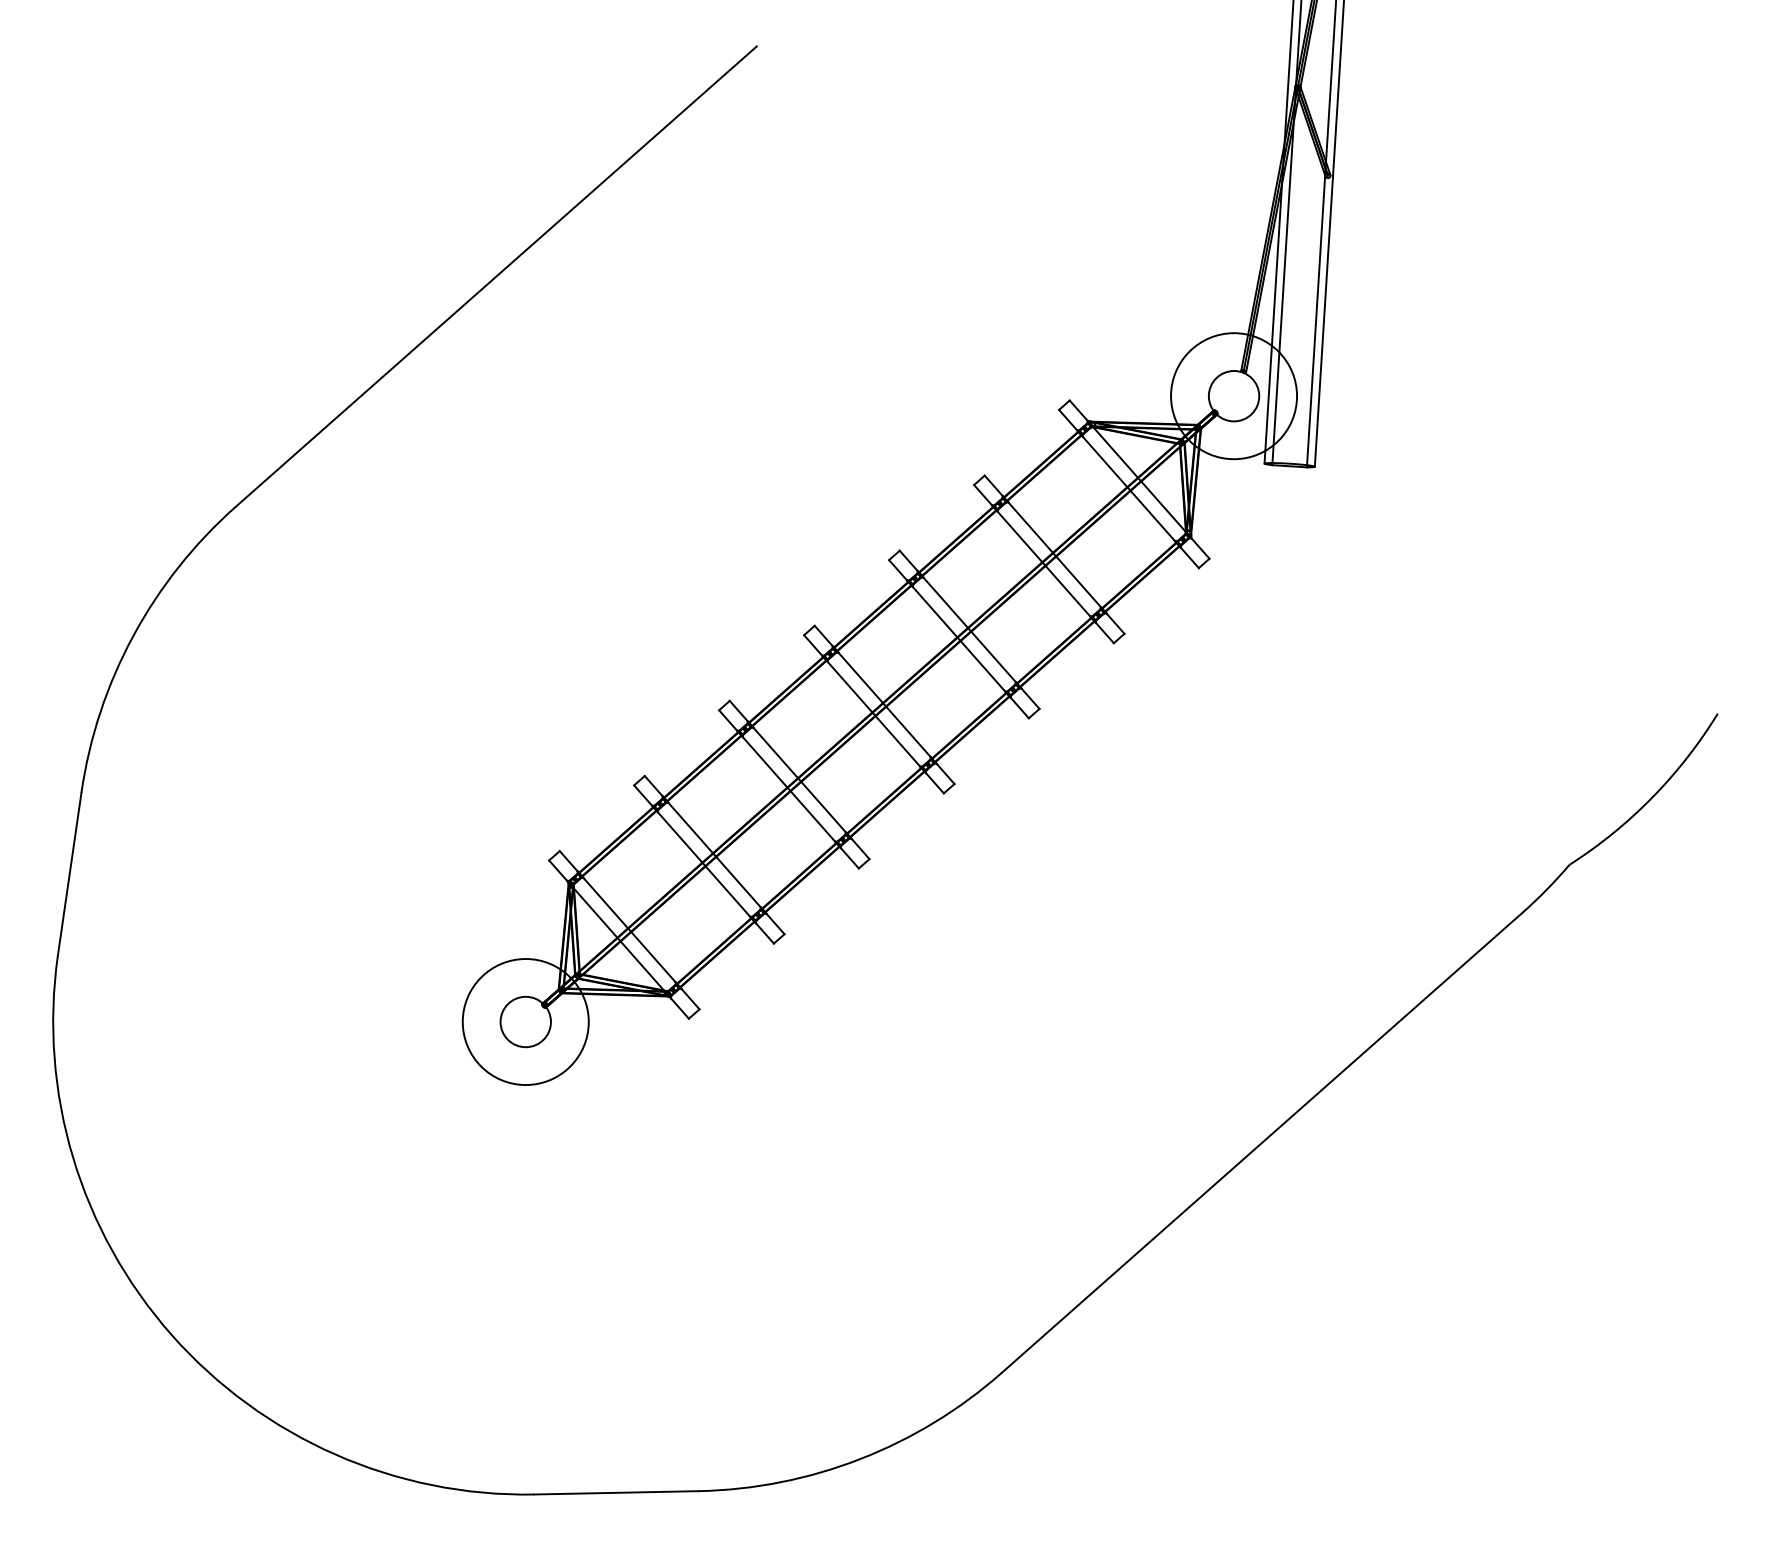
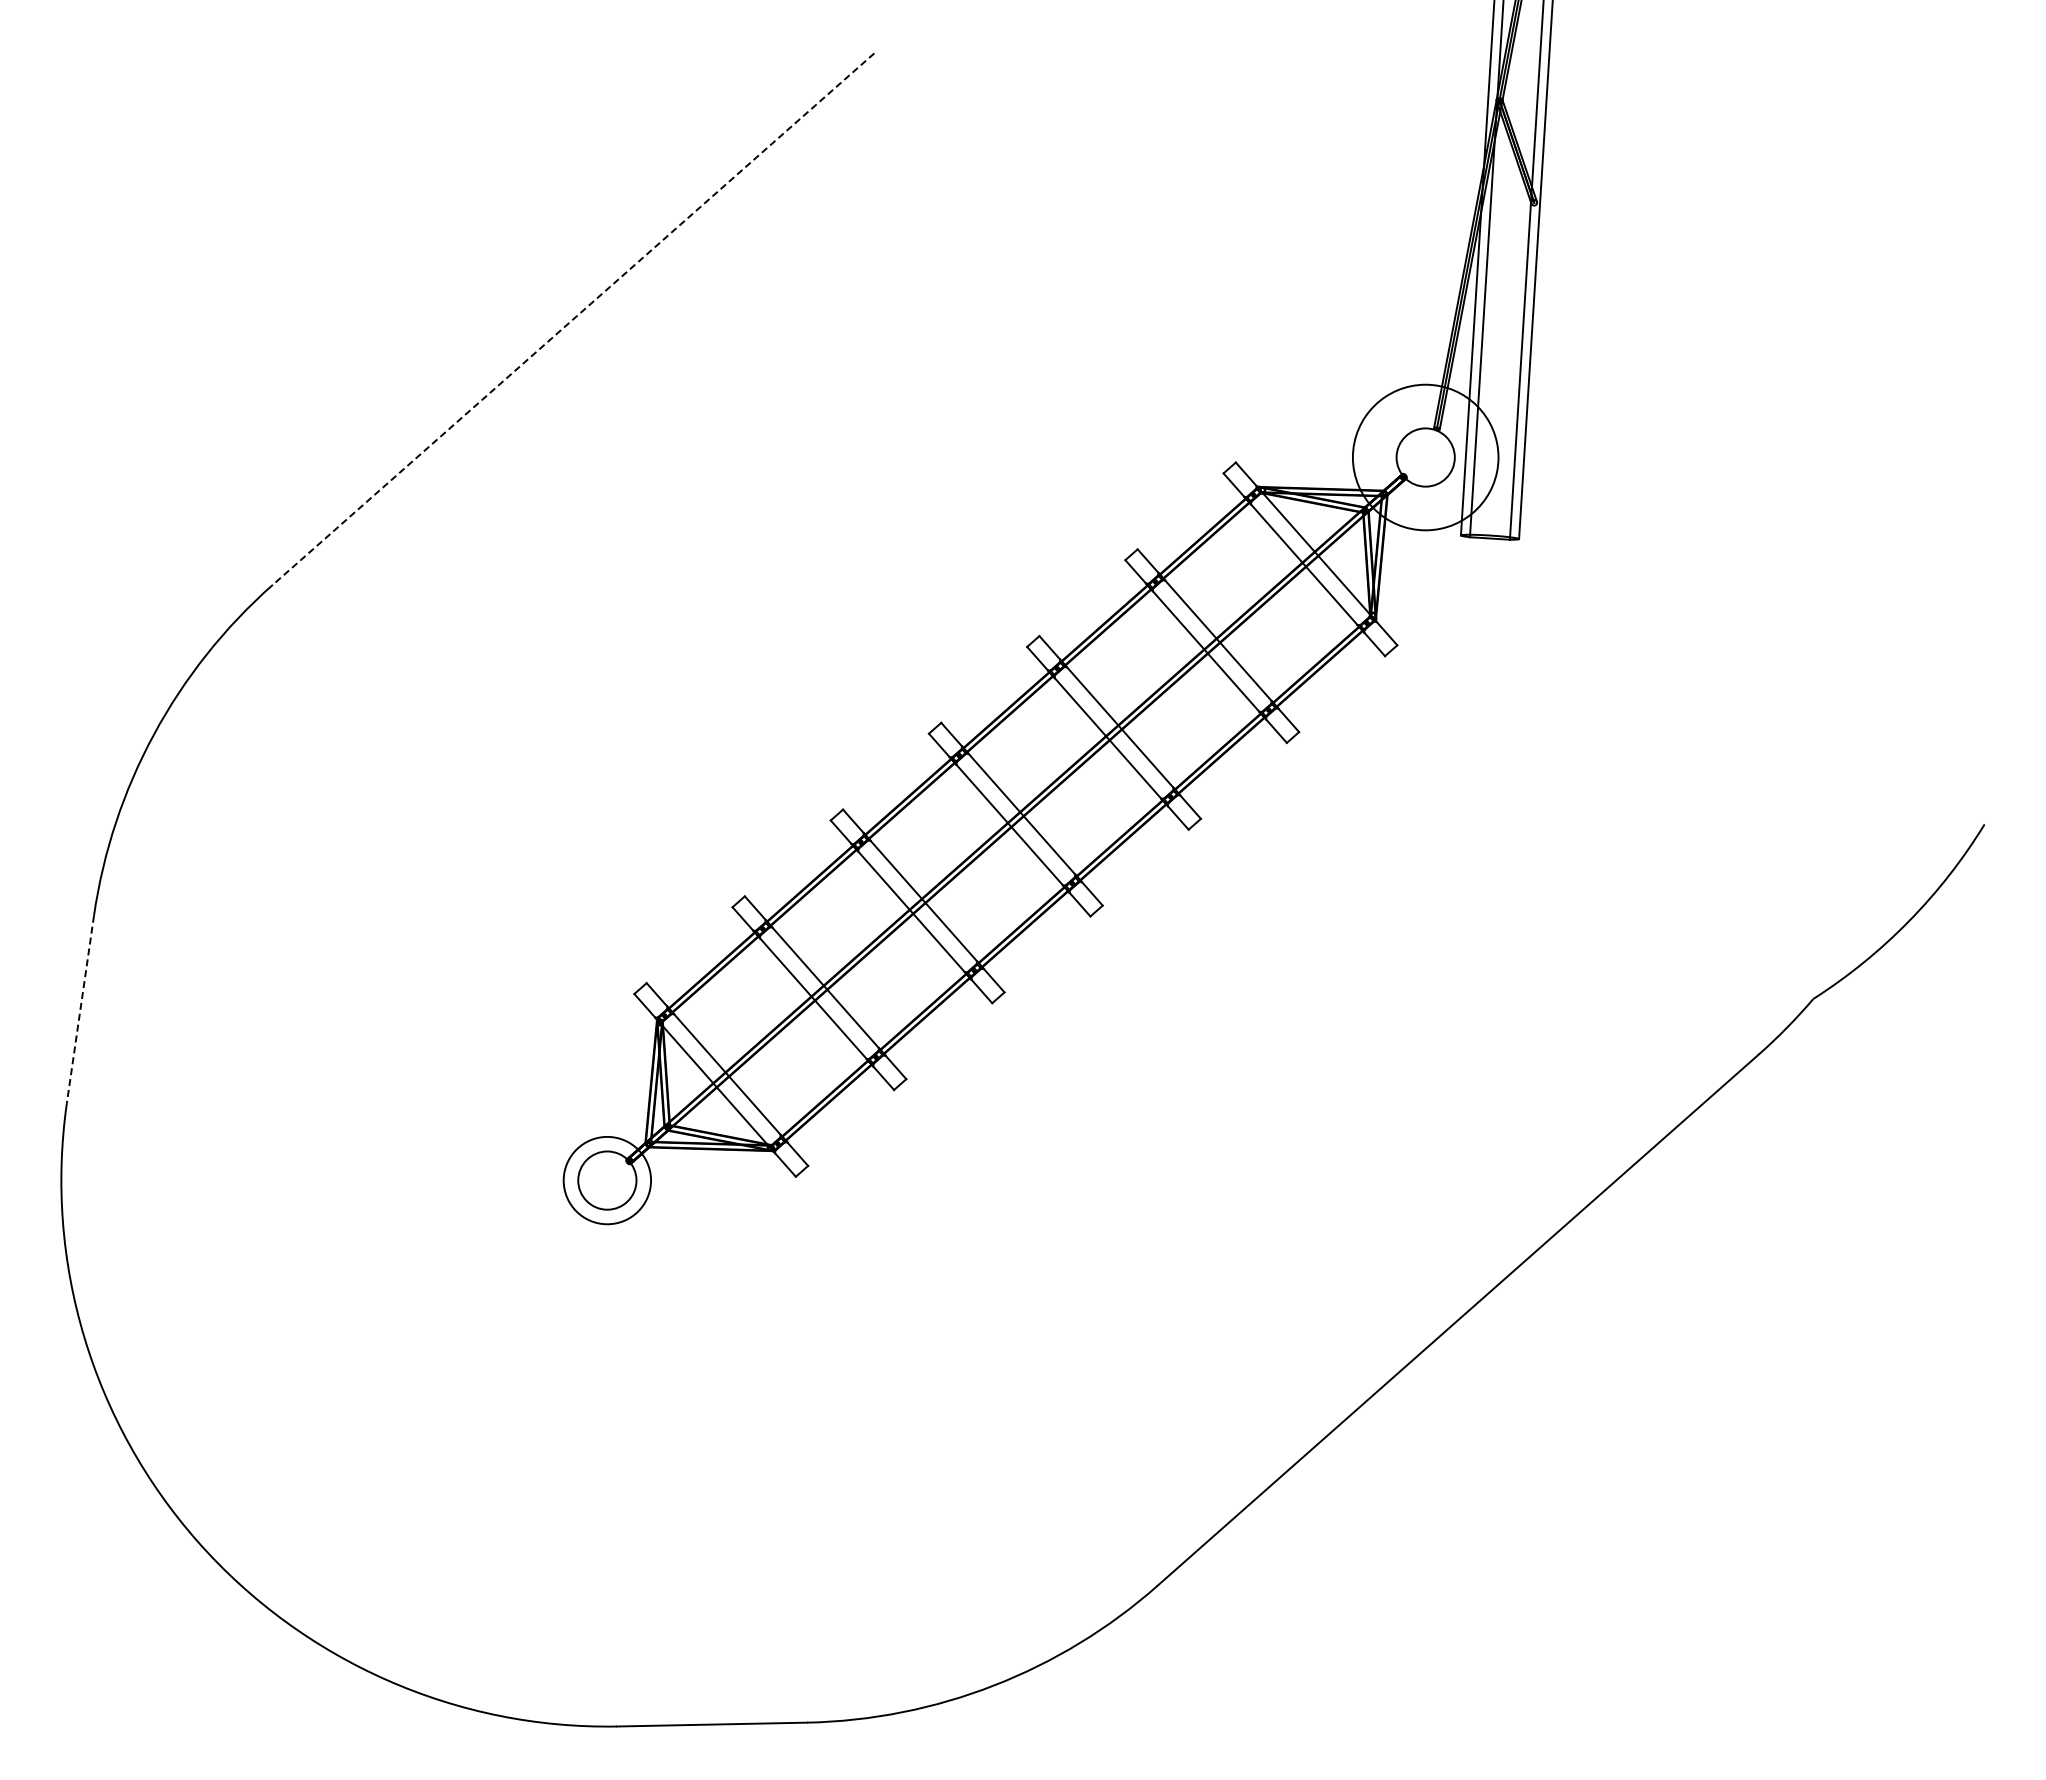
line: (496, 276) -> (573, 319), solid -> dashed
line: (69, 873) -> (80, 1009), solid -> dashed
circle: (525, 1021) -> (607, 1180), size x0.6

